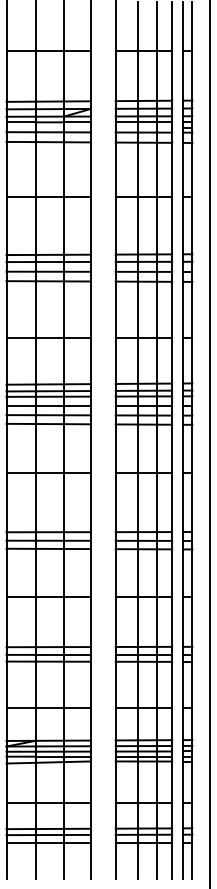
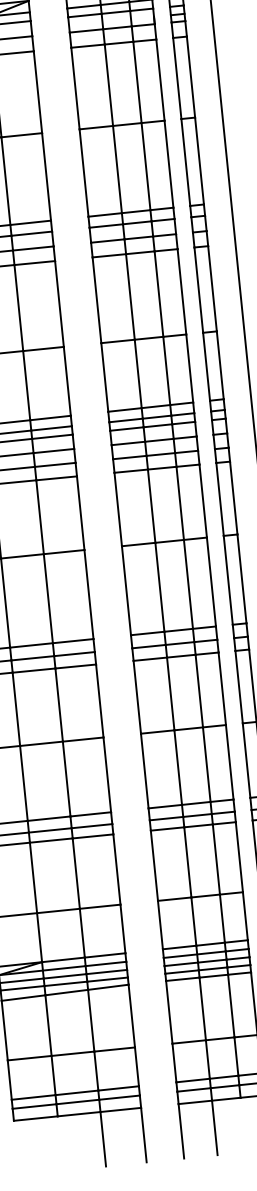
line: (6, 861) -> (16, 1148), removed
line: (35, 861) -> (60, 1144), removed
line: (156, 861) -> (242, 1125), removed

